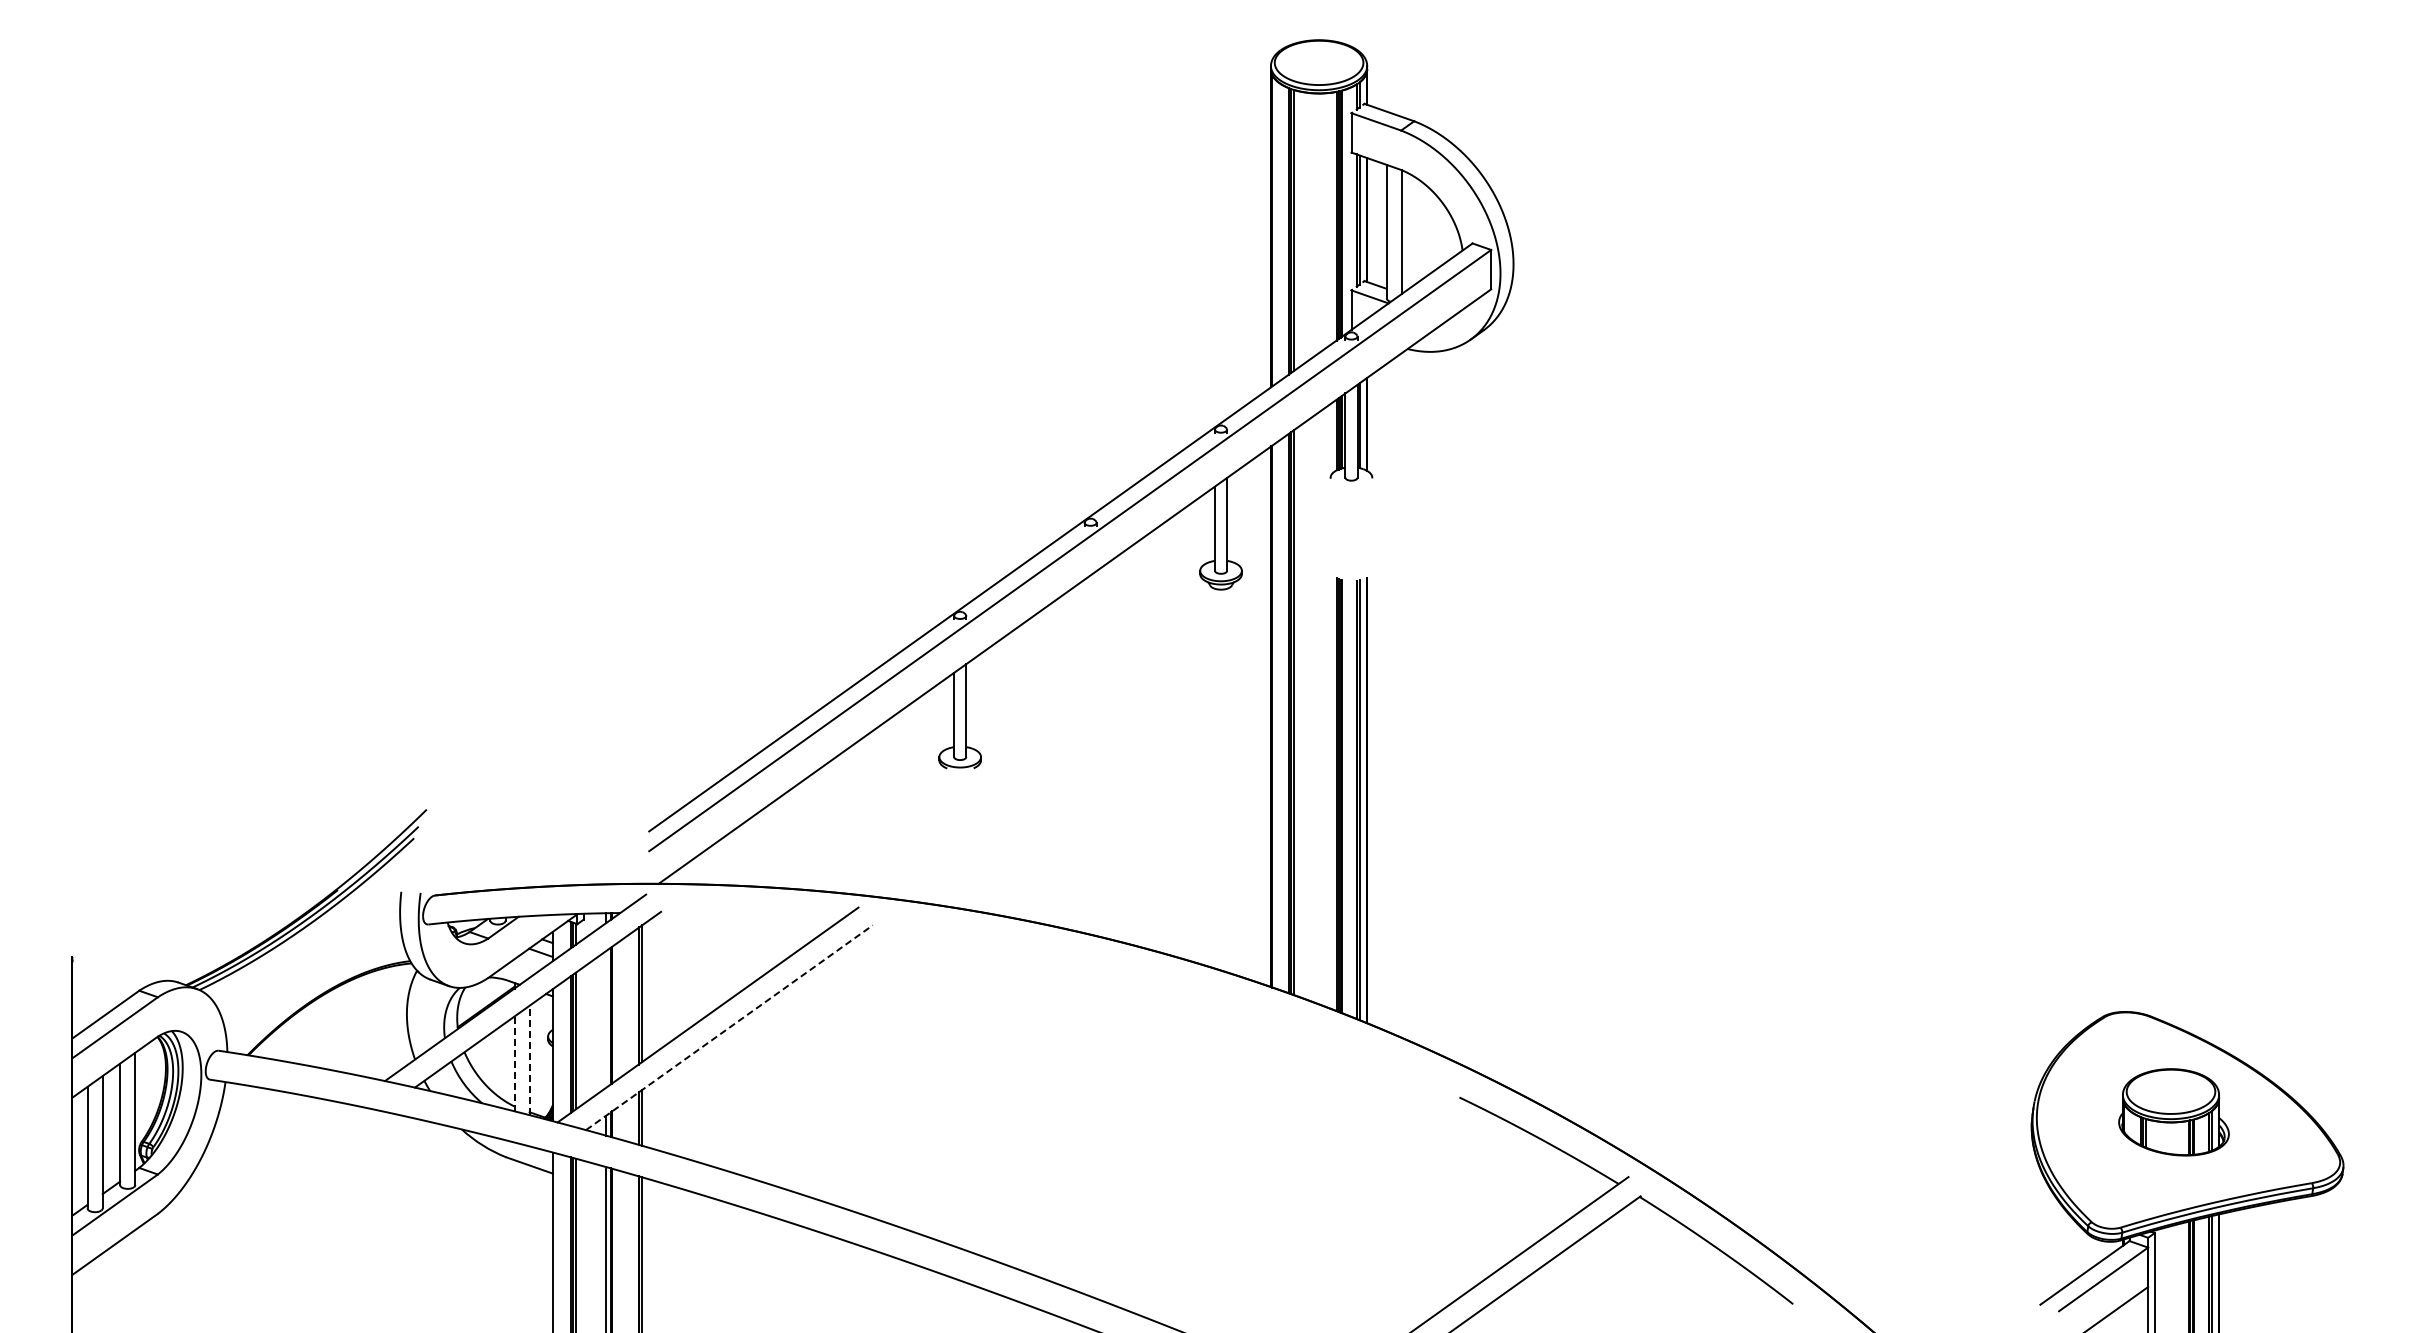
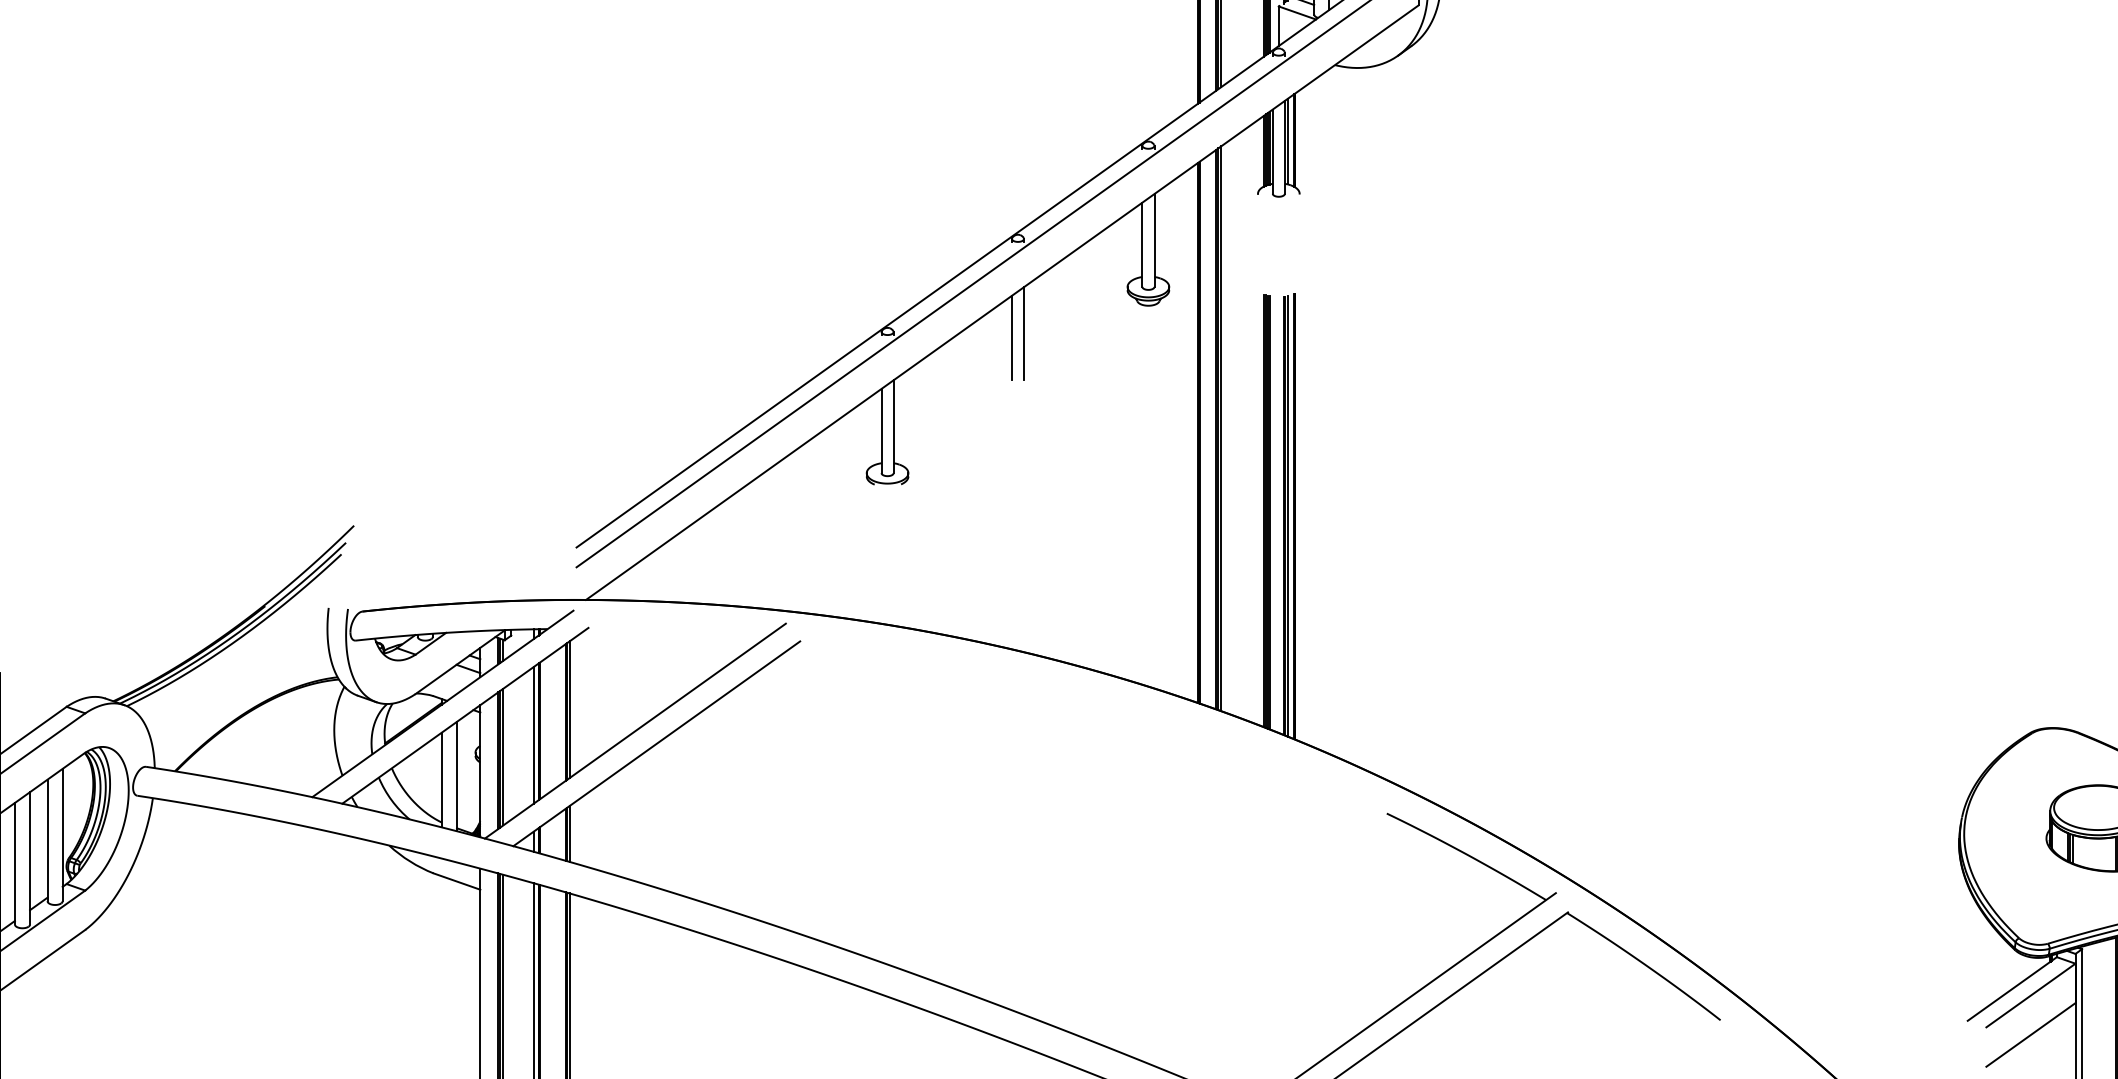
line: (1096, 617) -> (1023, 333), added
line: (1084, 621) -> (1011, 337), added
line: (606, 1018) -> (533, 734), added
line: (729, 1027) -> (656, 743), dashed -> solid
line: (529, 1060) -> (456, 776), dashed -> solid
line: (514, 1064) -> (441, 780), dashed -> solid

